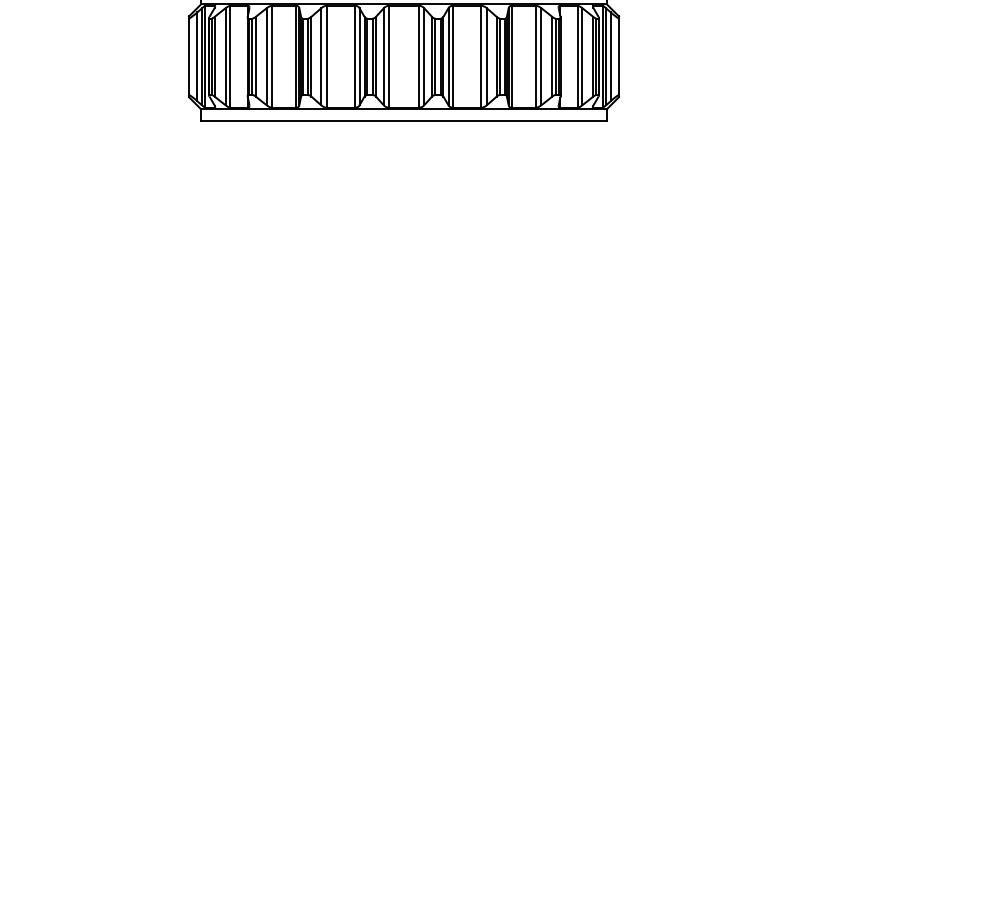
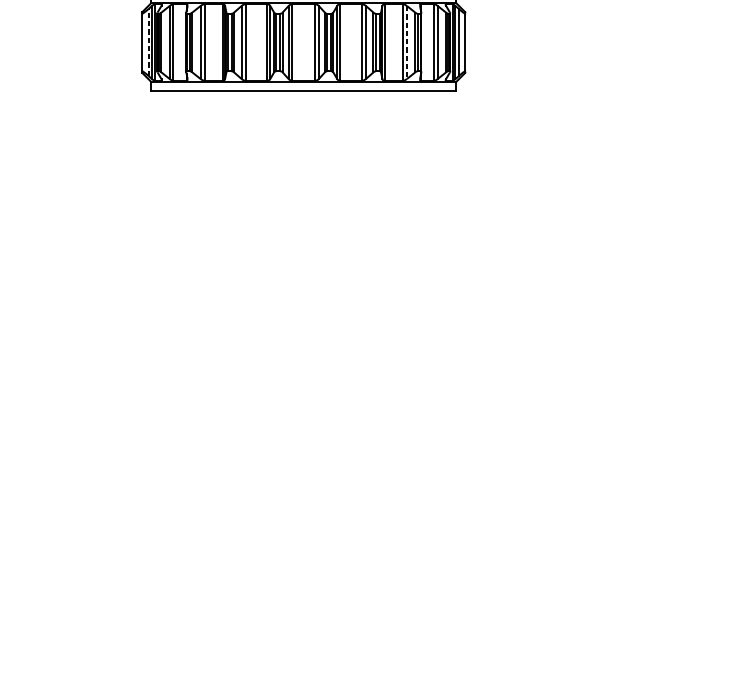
line: (197, 56) -> (148, 42), solid -> dashed
line: (541, 56) -> (407, 42), solid -> dashed

